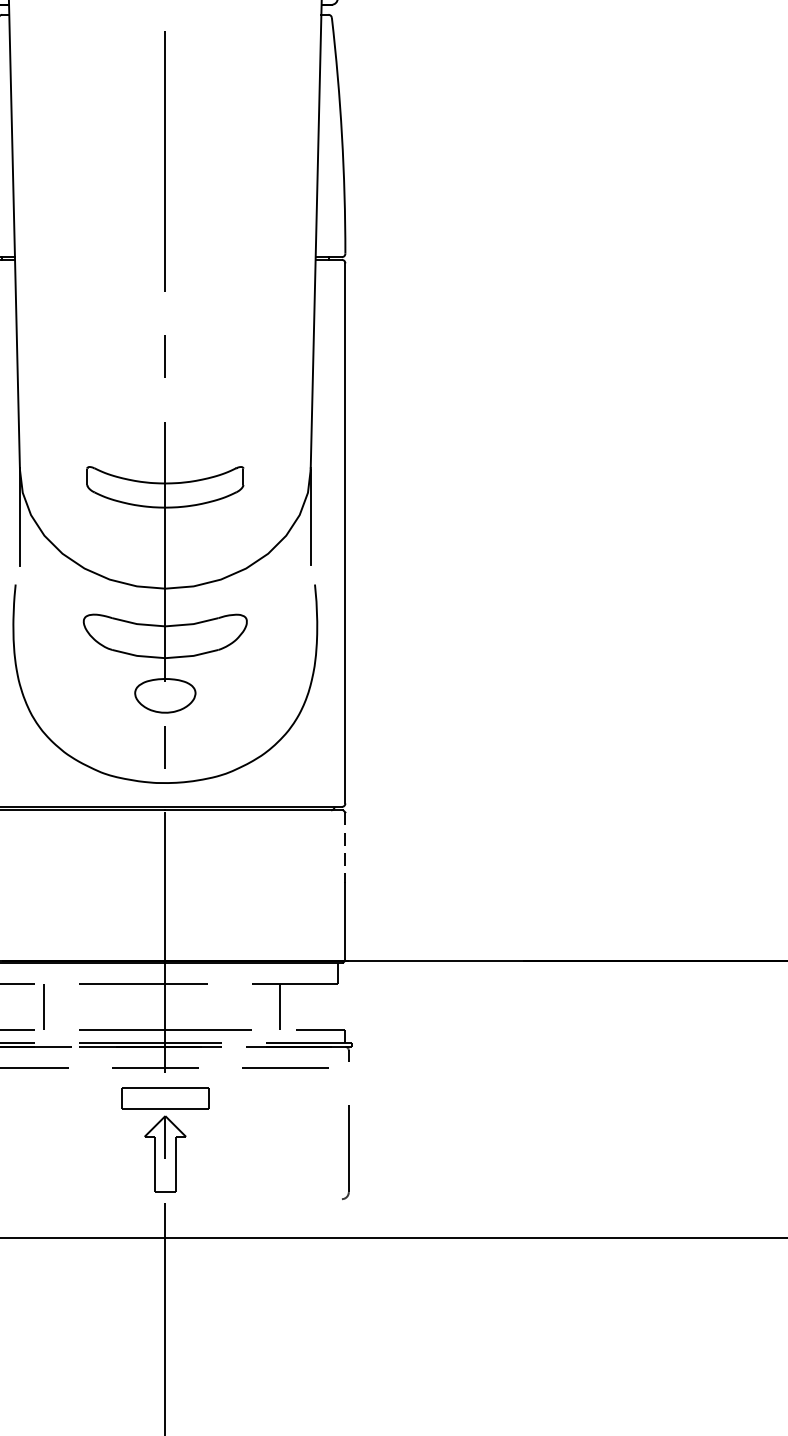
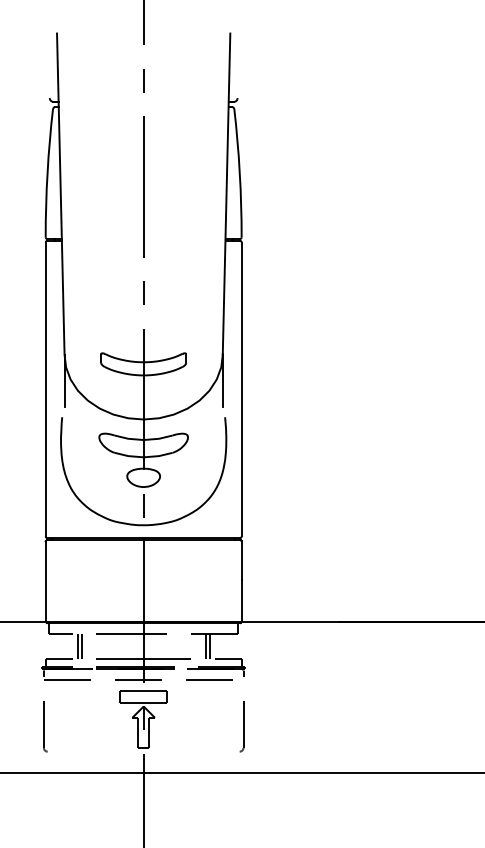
line: (345, 847) -> (241, 560), dashed -> solid
line: (51, 1005) -> (81, 646), added
line: (286, 1005) -> (209, 646), added

